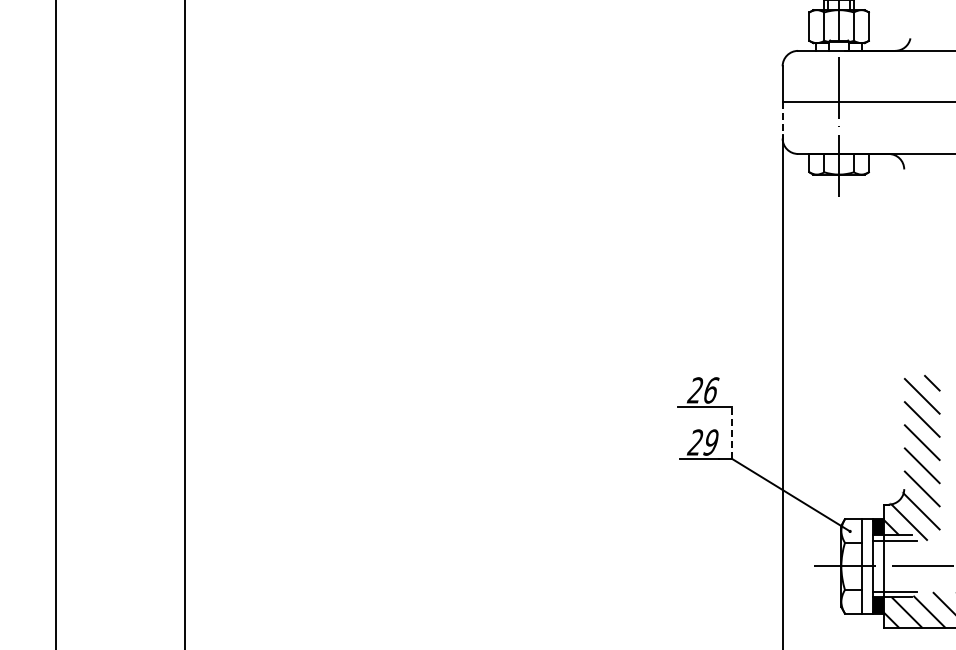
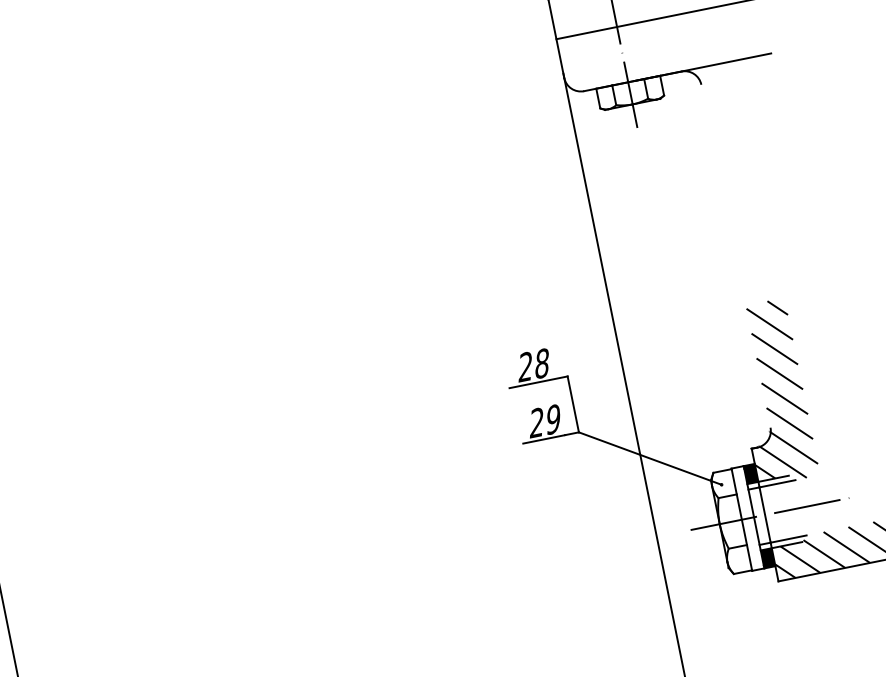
line: (782, 120) -> (560, 58), dashed -> solid
text: (711, 390) -> (542, 363), 26 -> 28
line: (731, 432) -> (572, 404), dashed -> solid

